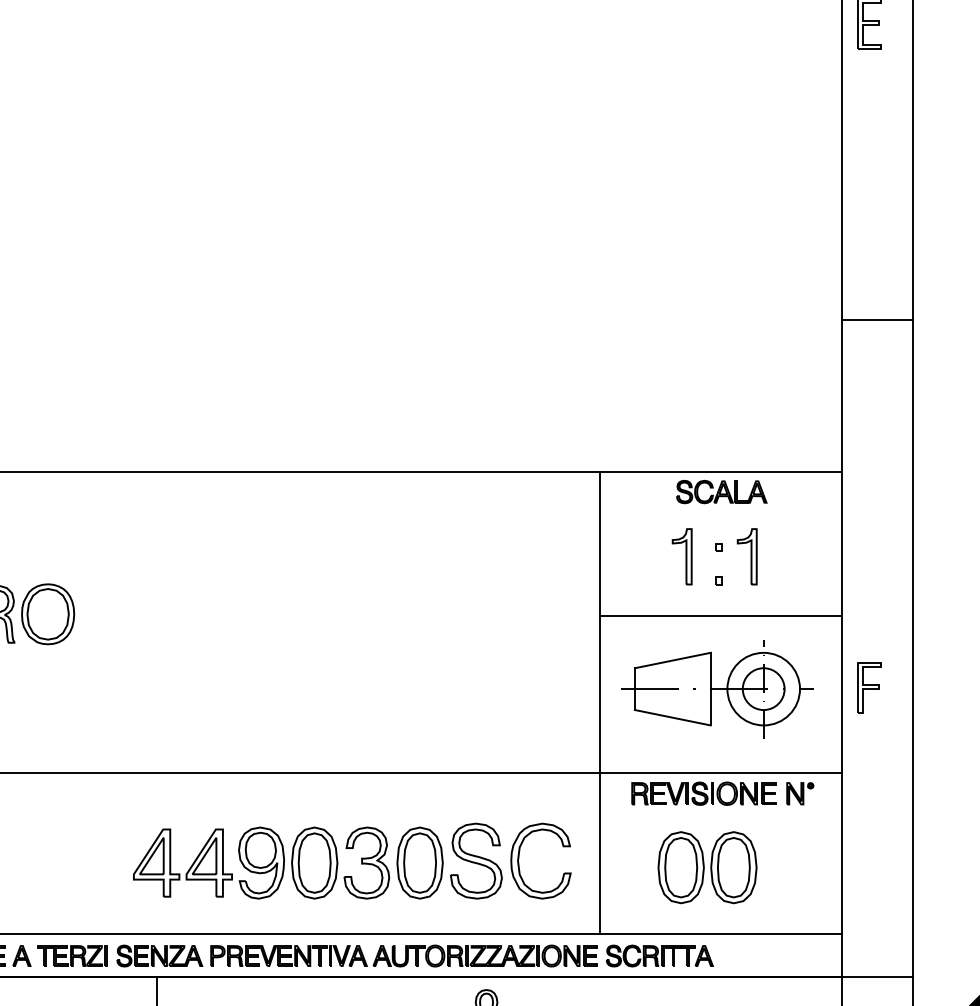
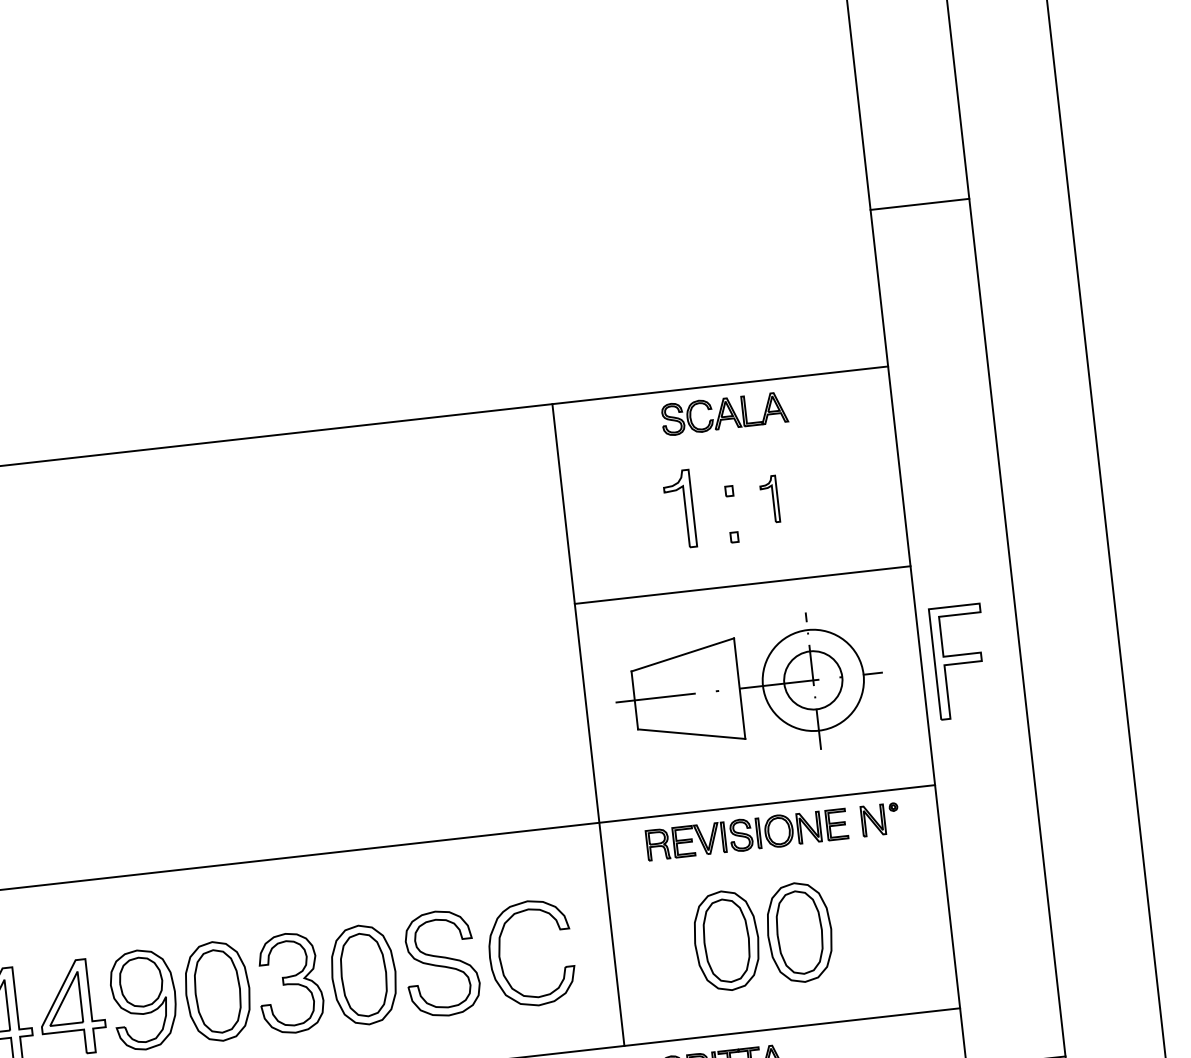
line: (877, 319) -> (919, 204), moved
part: (746, 556) -> (768, 499), size x0.6
part: (869, 687) -> (959, 661), size x1.6

